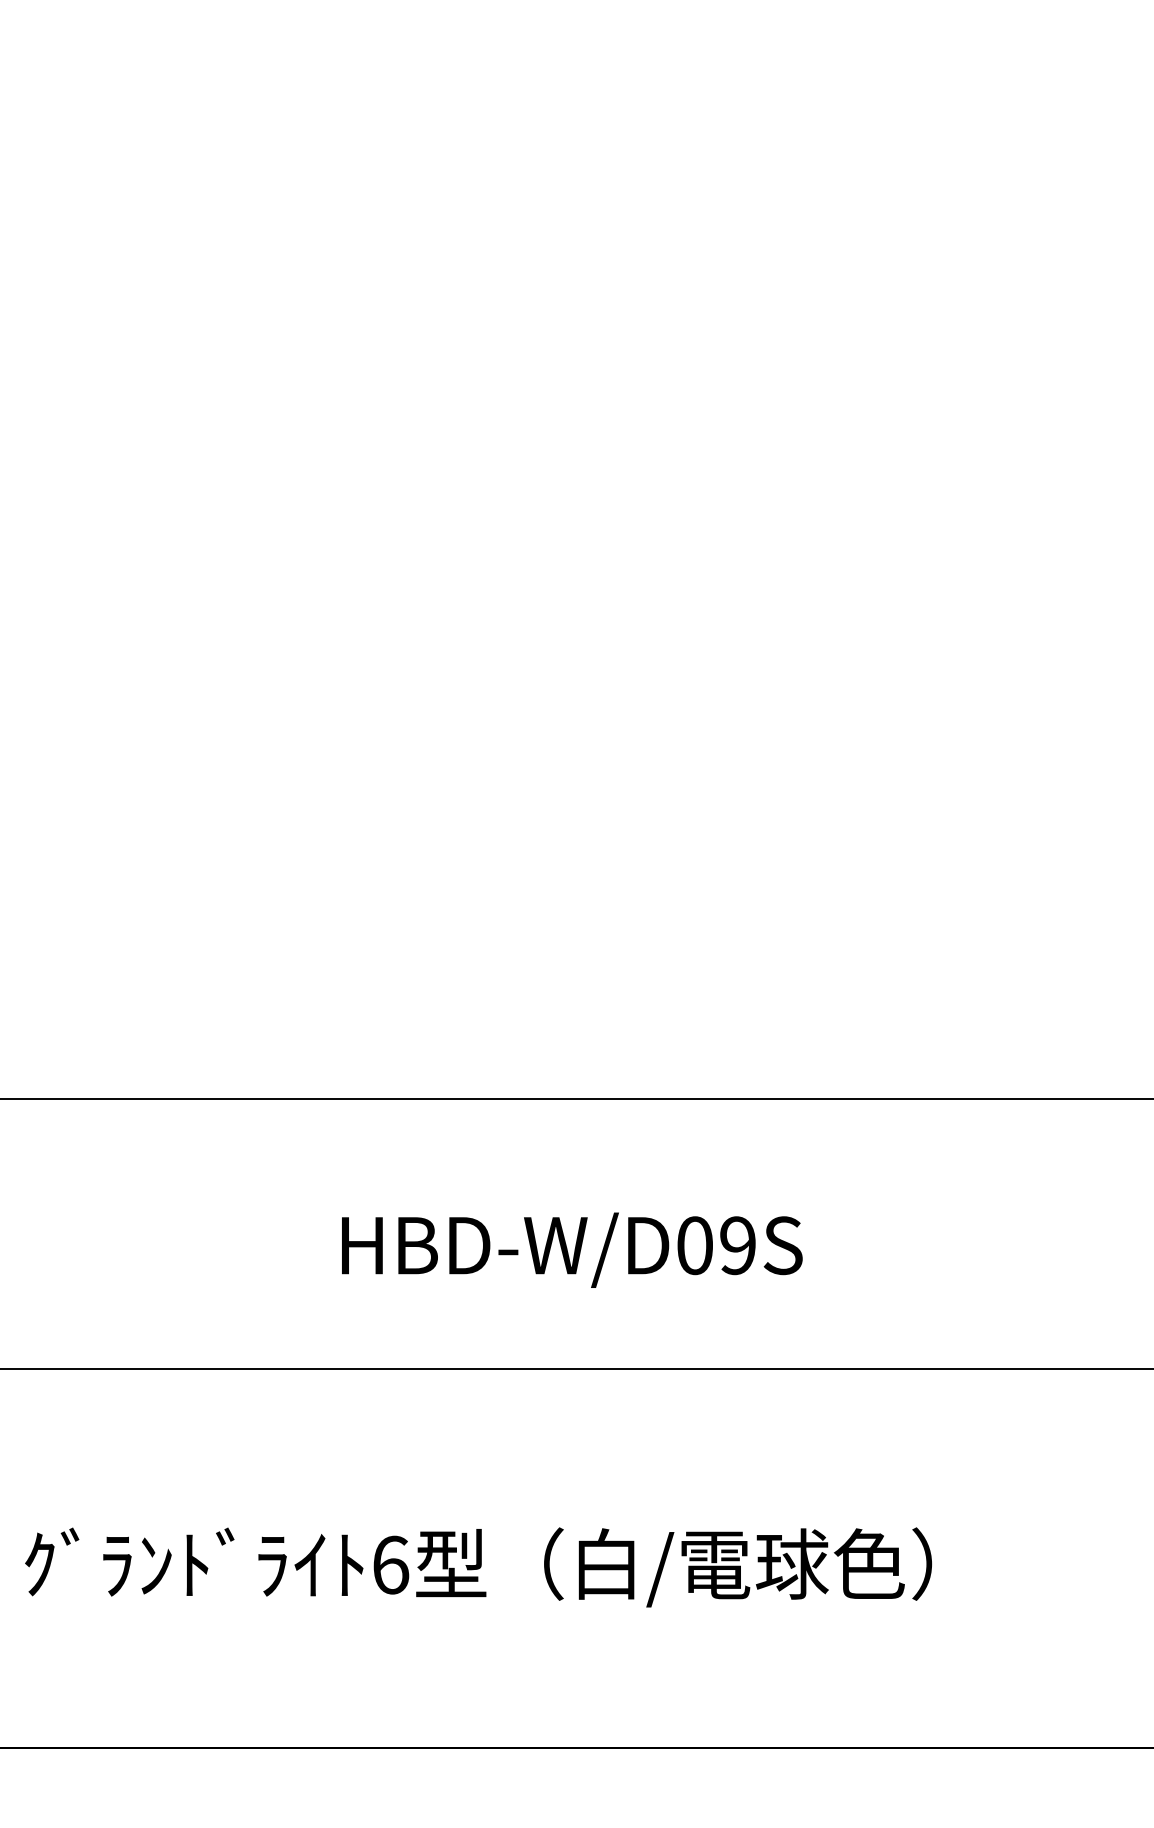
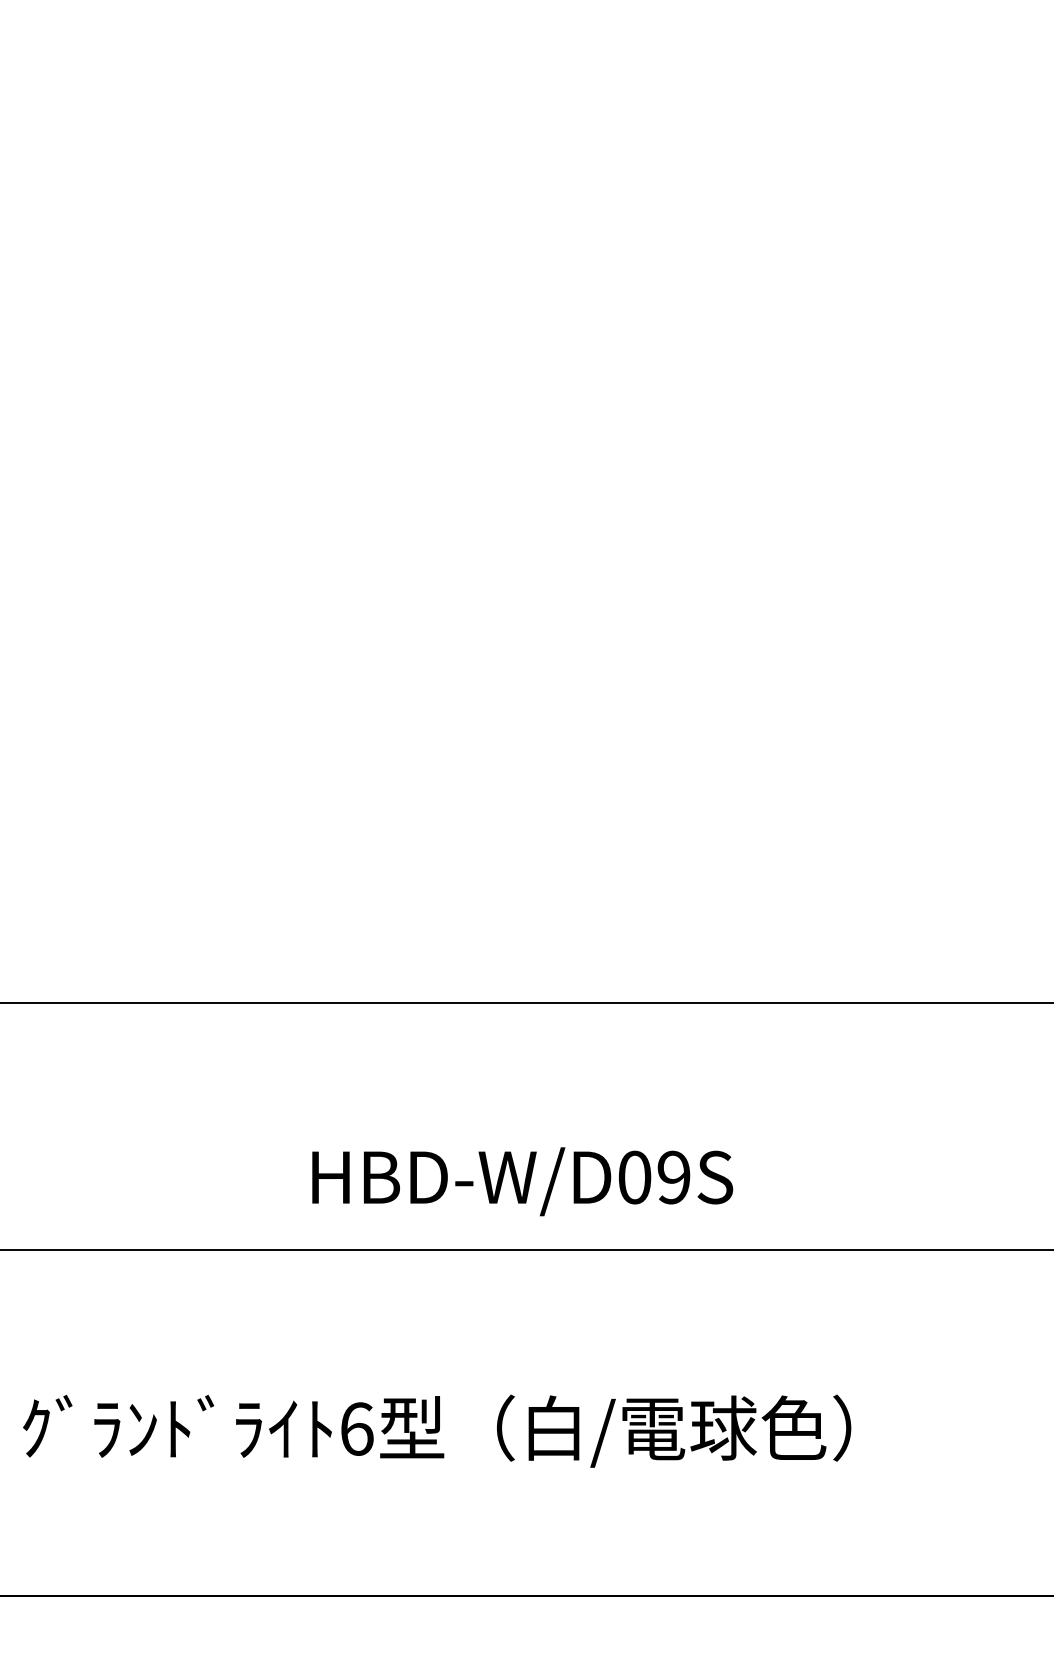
text: (572, 1249) -> (522, 1181), moved

